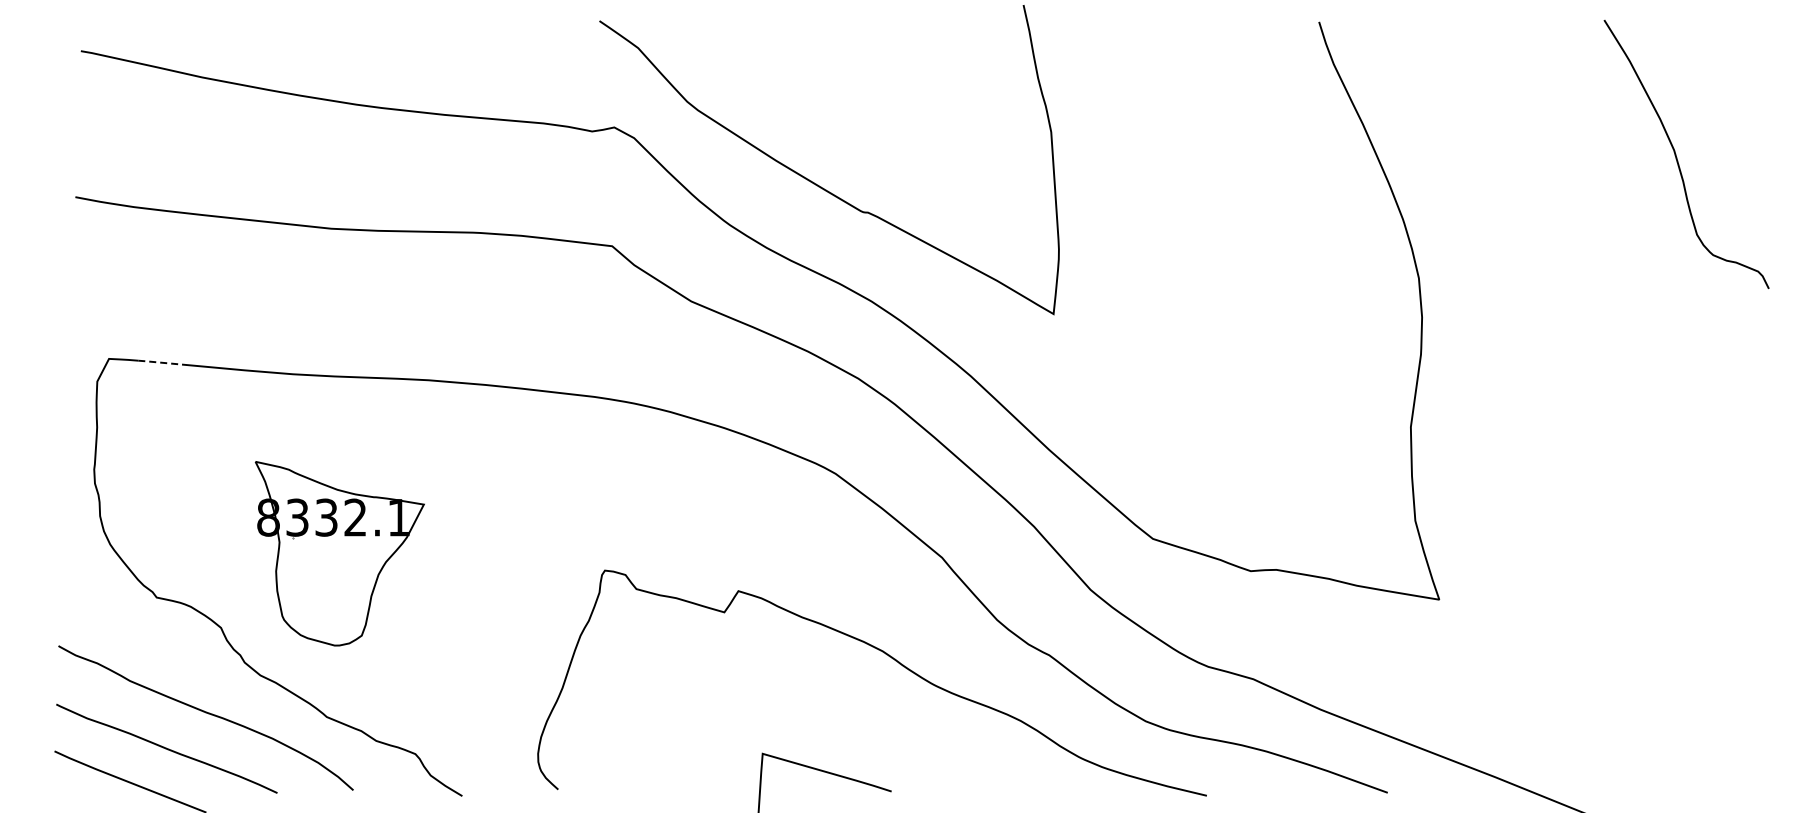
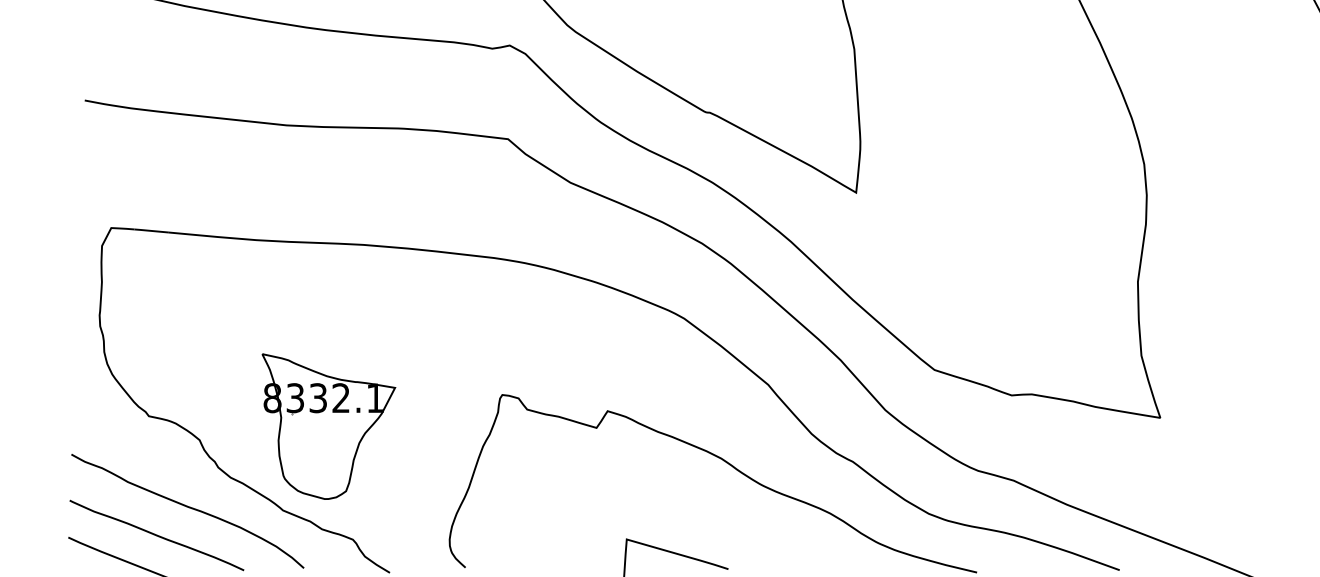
line: (159, 362) -> (151, 230), dashed -> solid
part: (339, 553) -> (328, 426), moved

